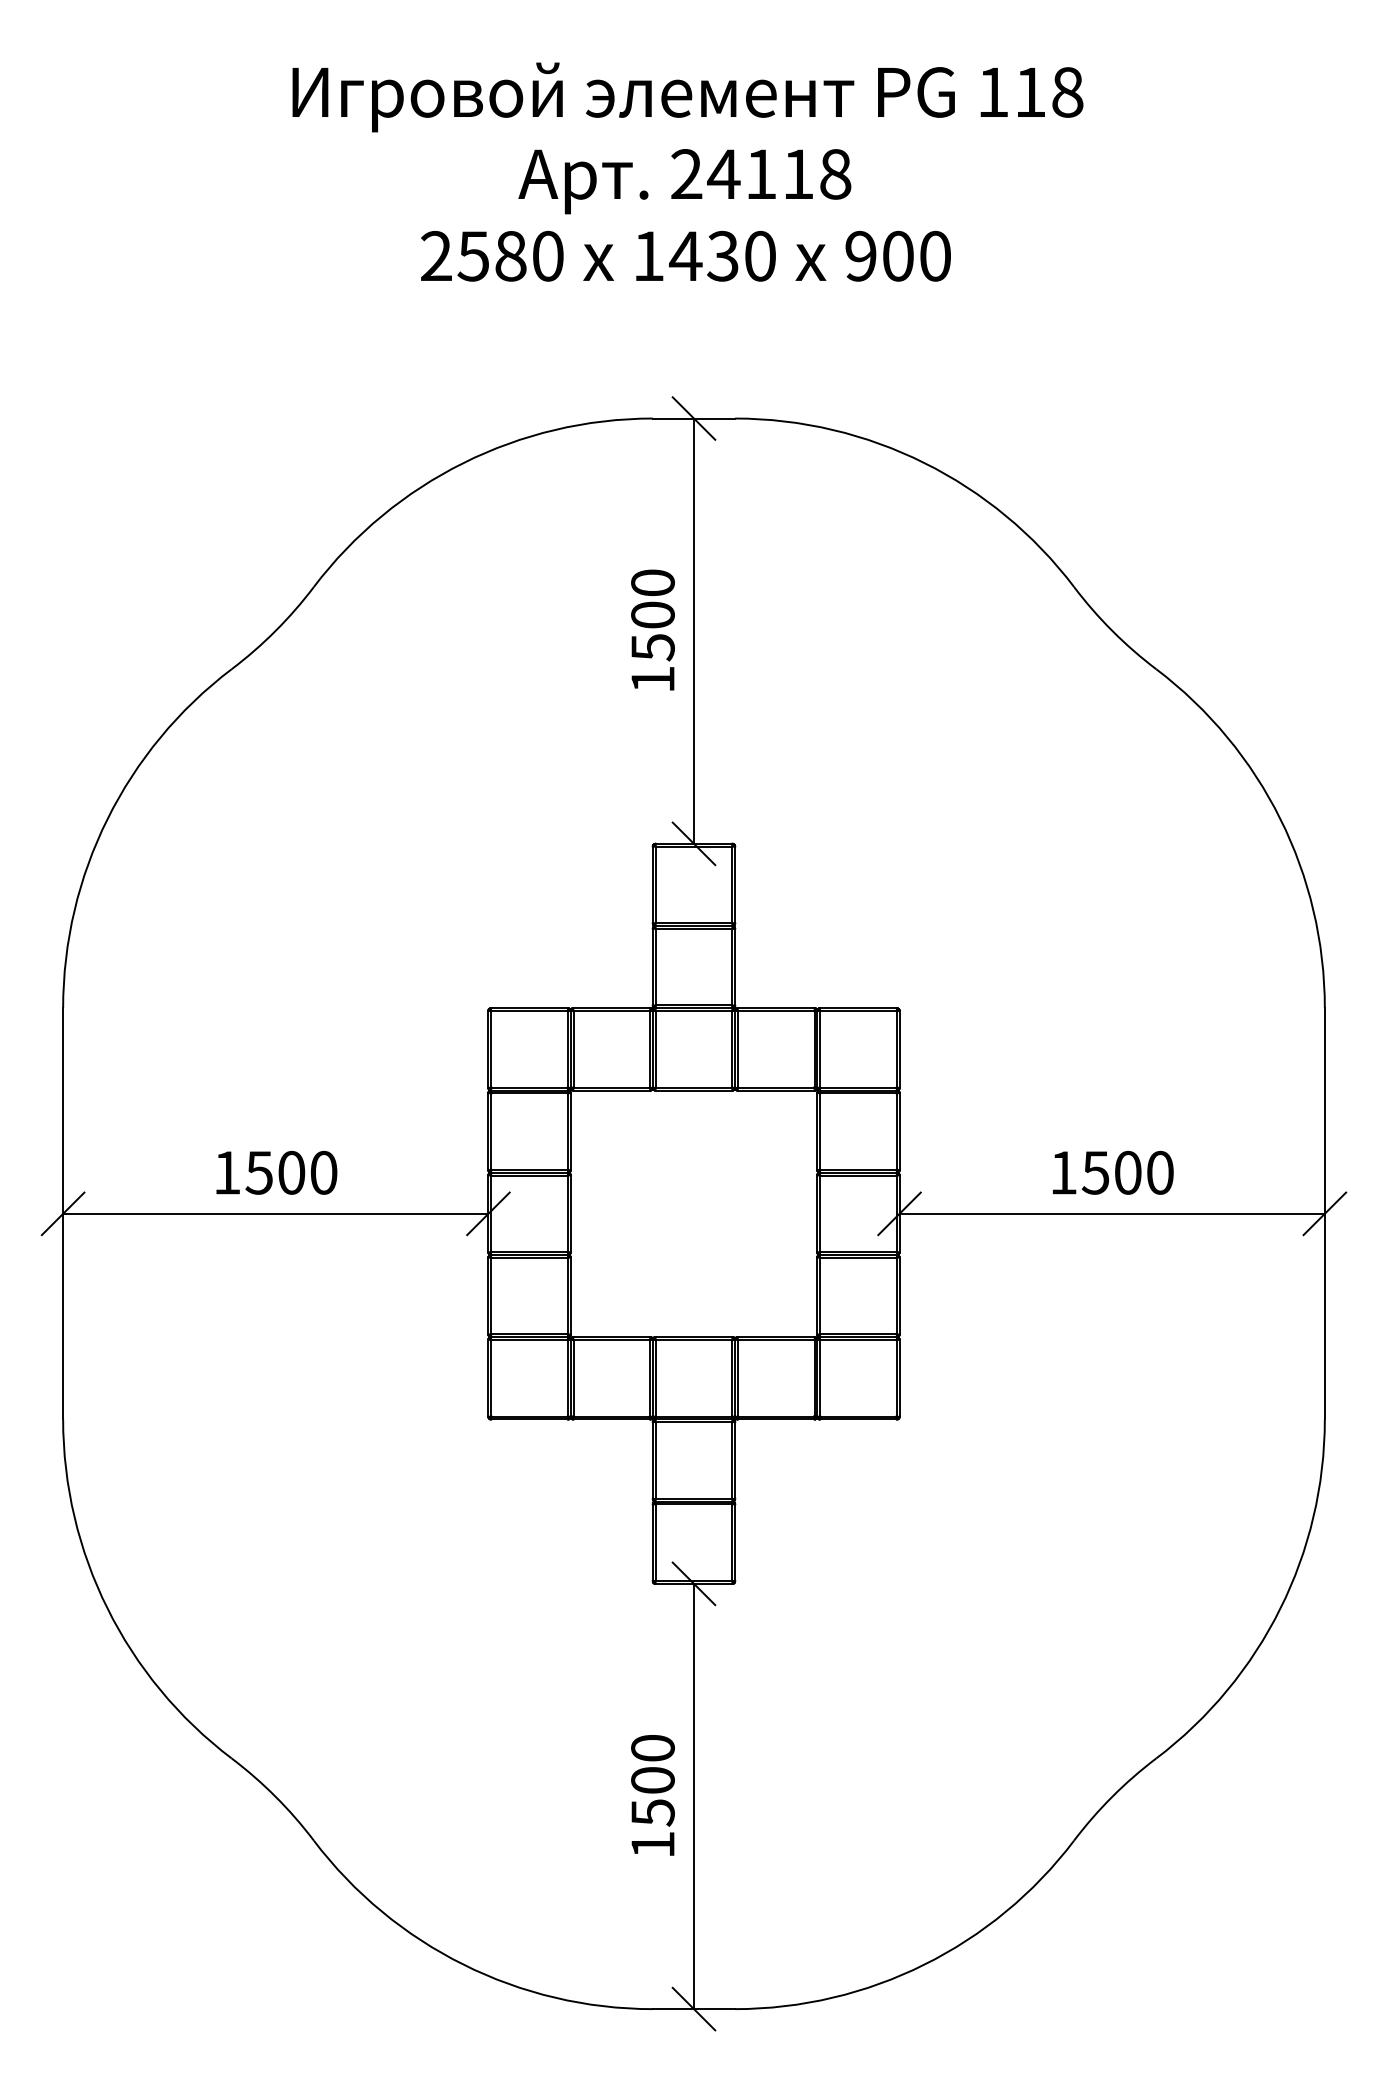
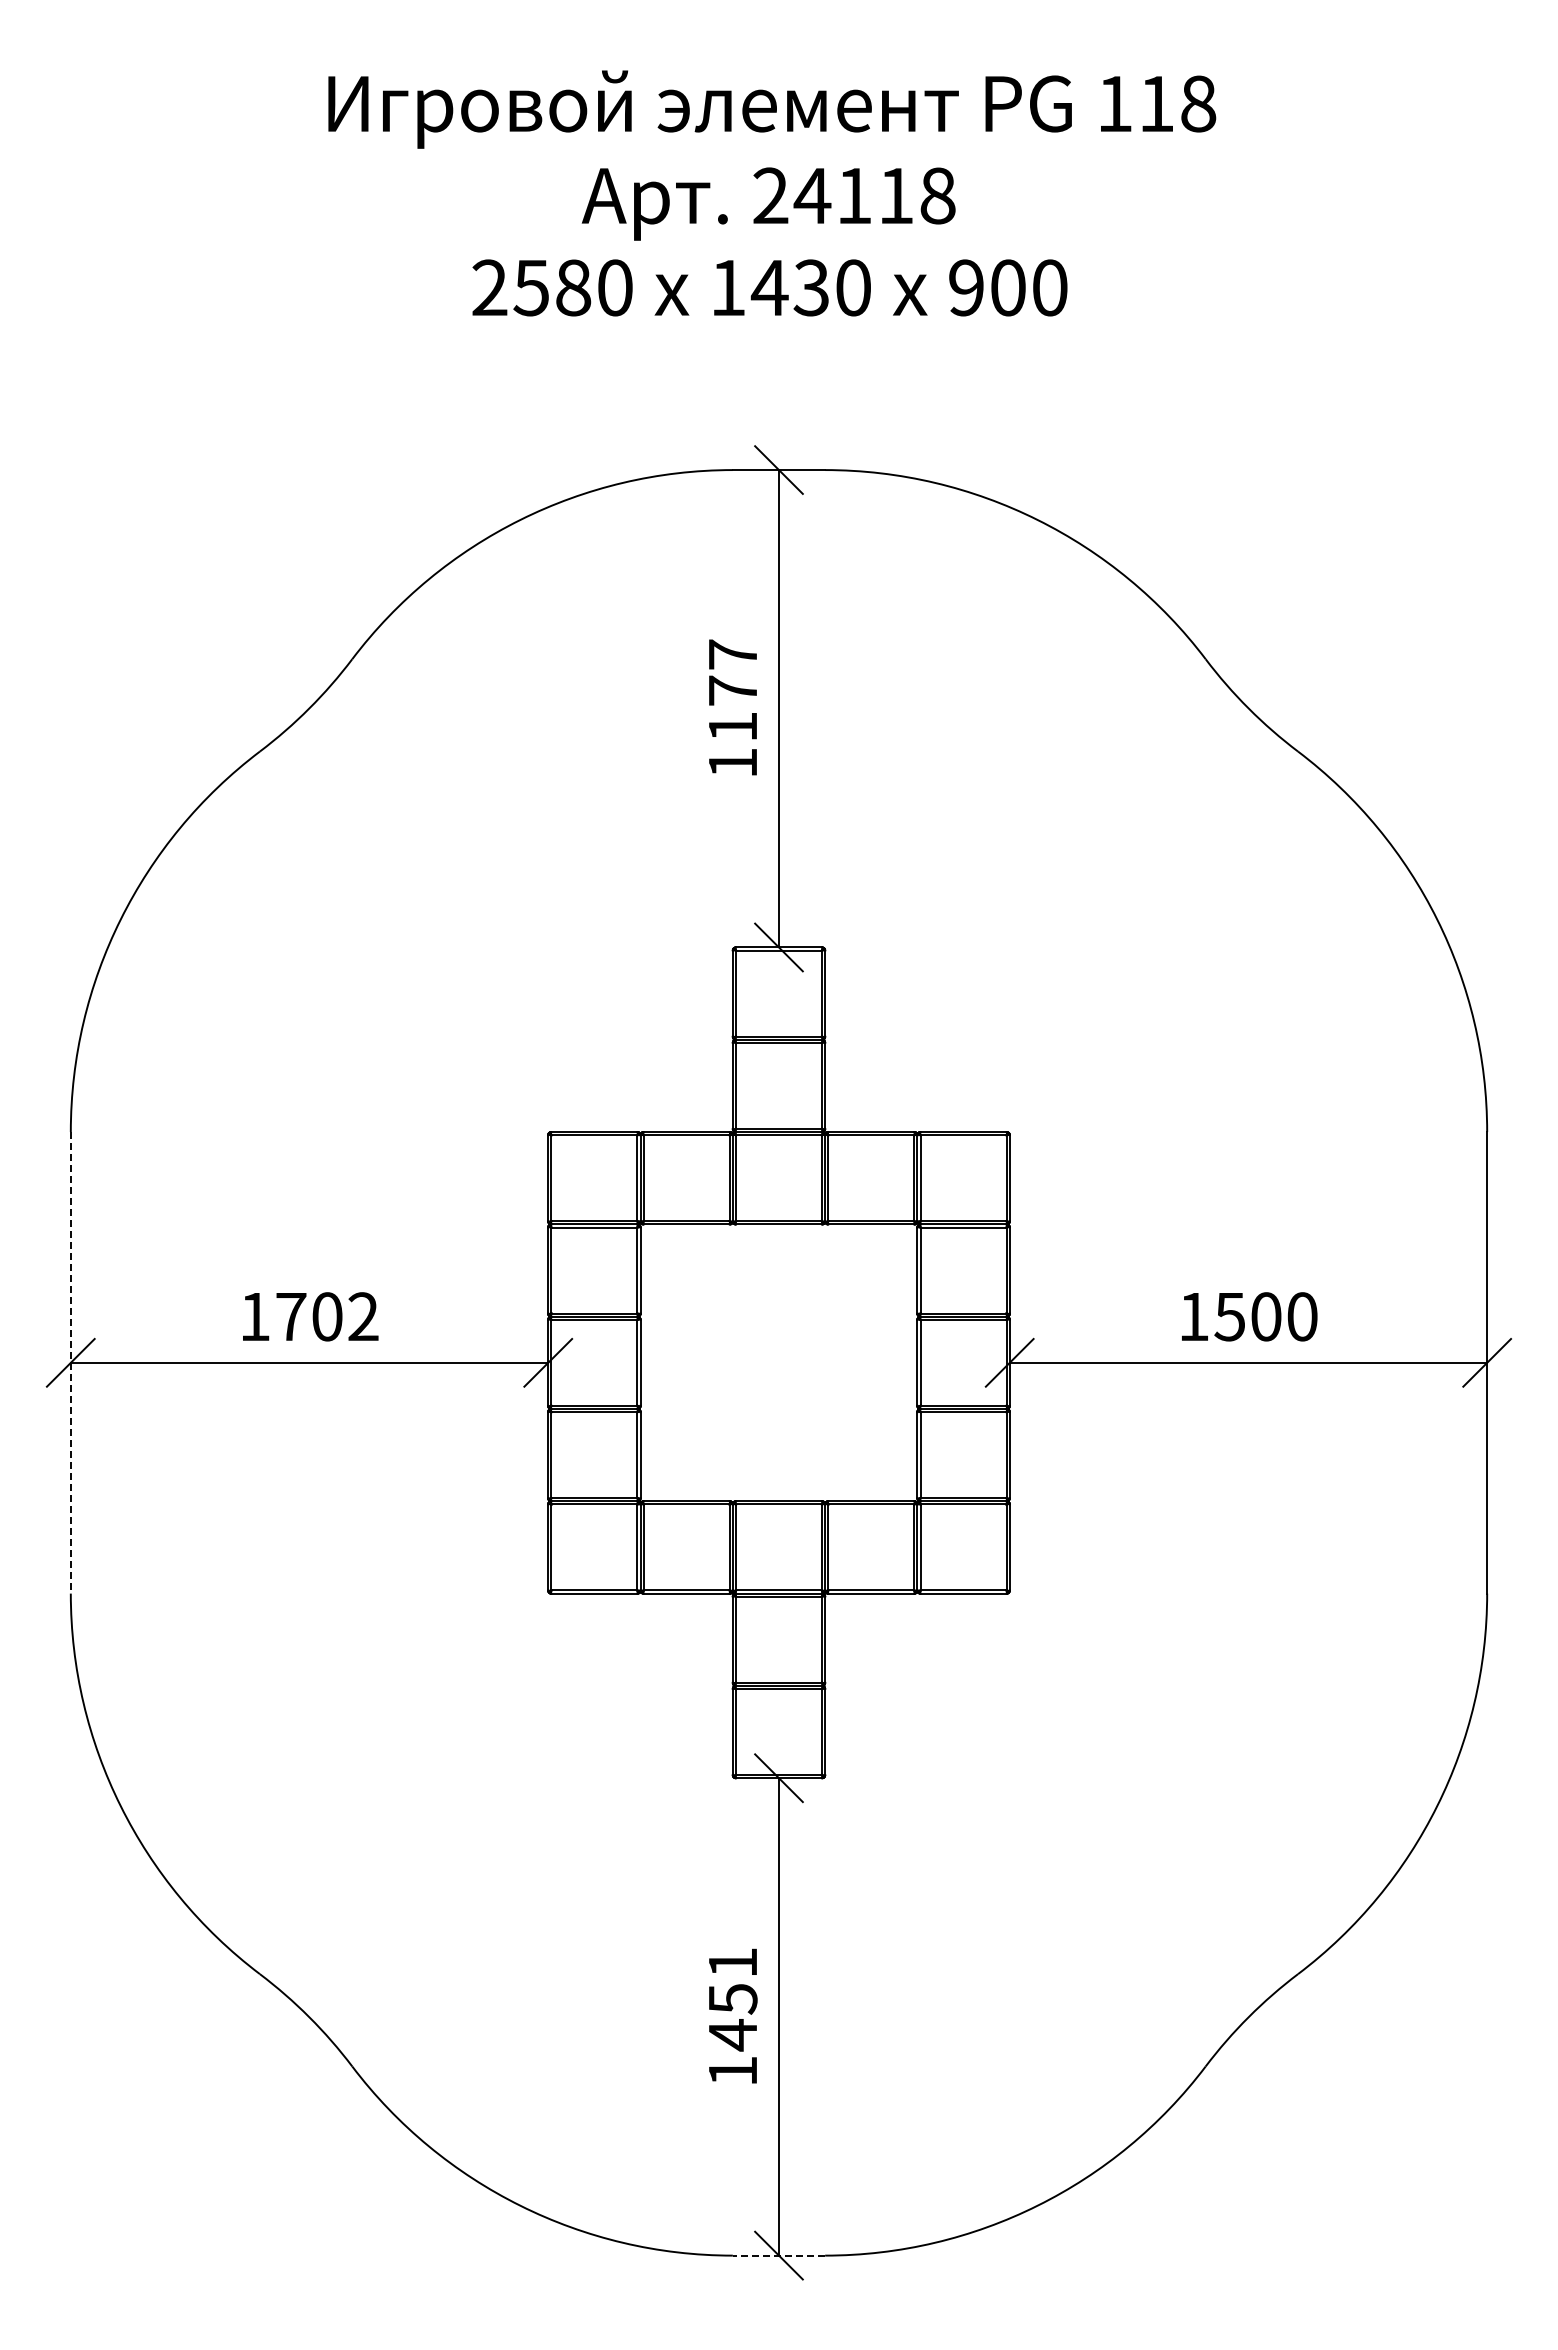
text: (652, 614) -> (732, 690), 1500 -> 1177
text: (290, 1172) -> (326, 1316), 1500 -> 1702
line: (62, 1213) -> (70, 1362), solid -> dashed
text: (652, 1780) -> (732, 1999), 1500 -> 1451
line: (693, 2009) -> (778, 2255), solid -> dashed

